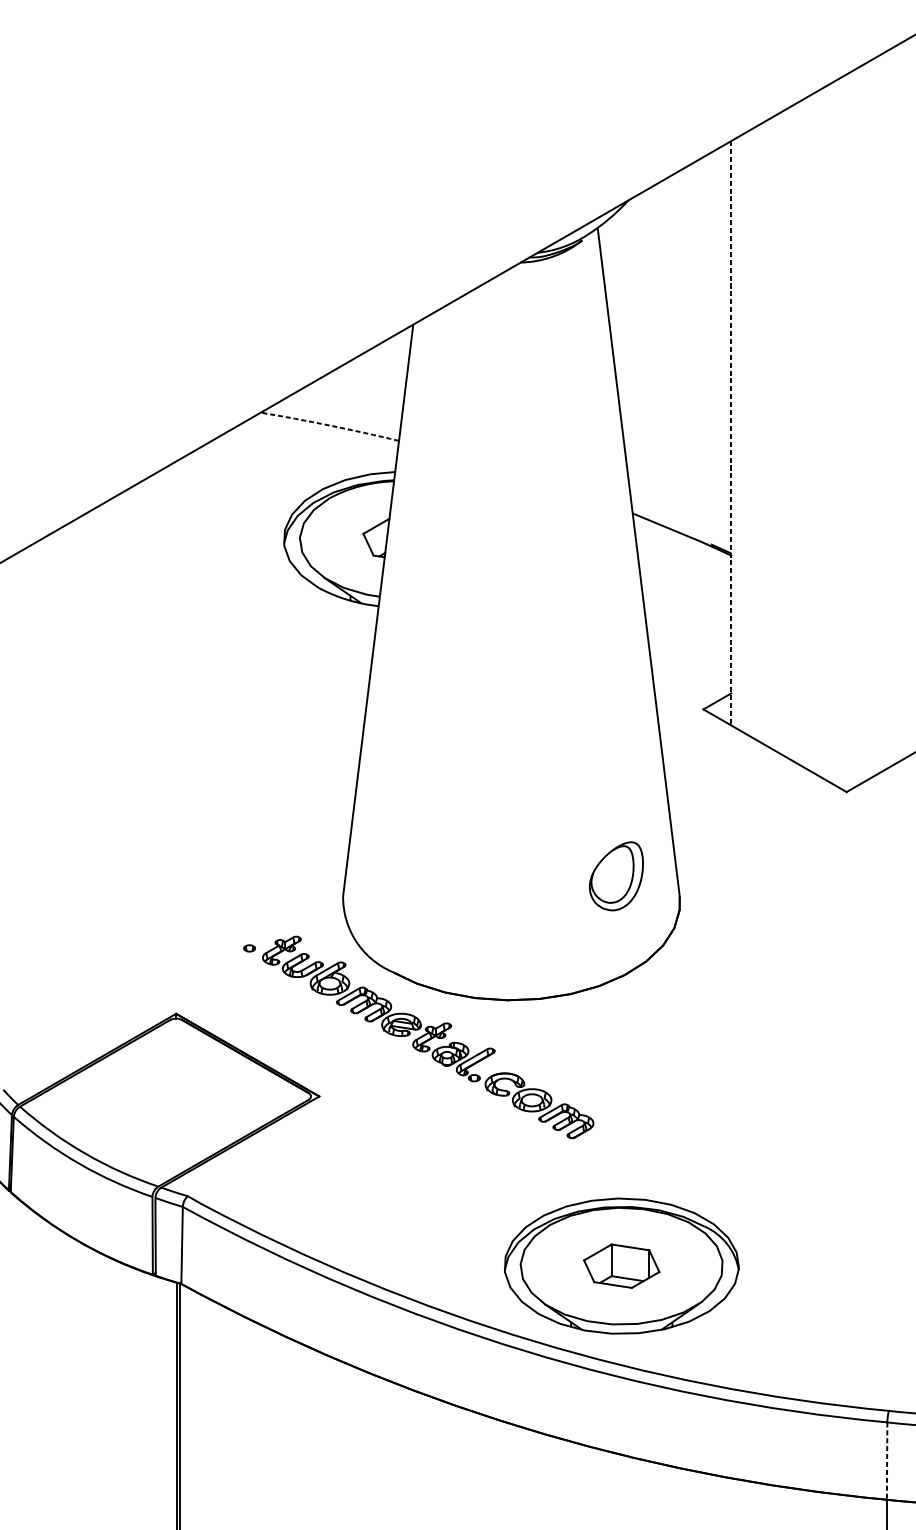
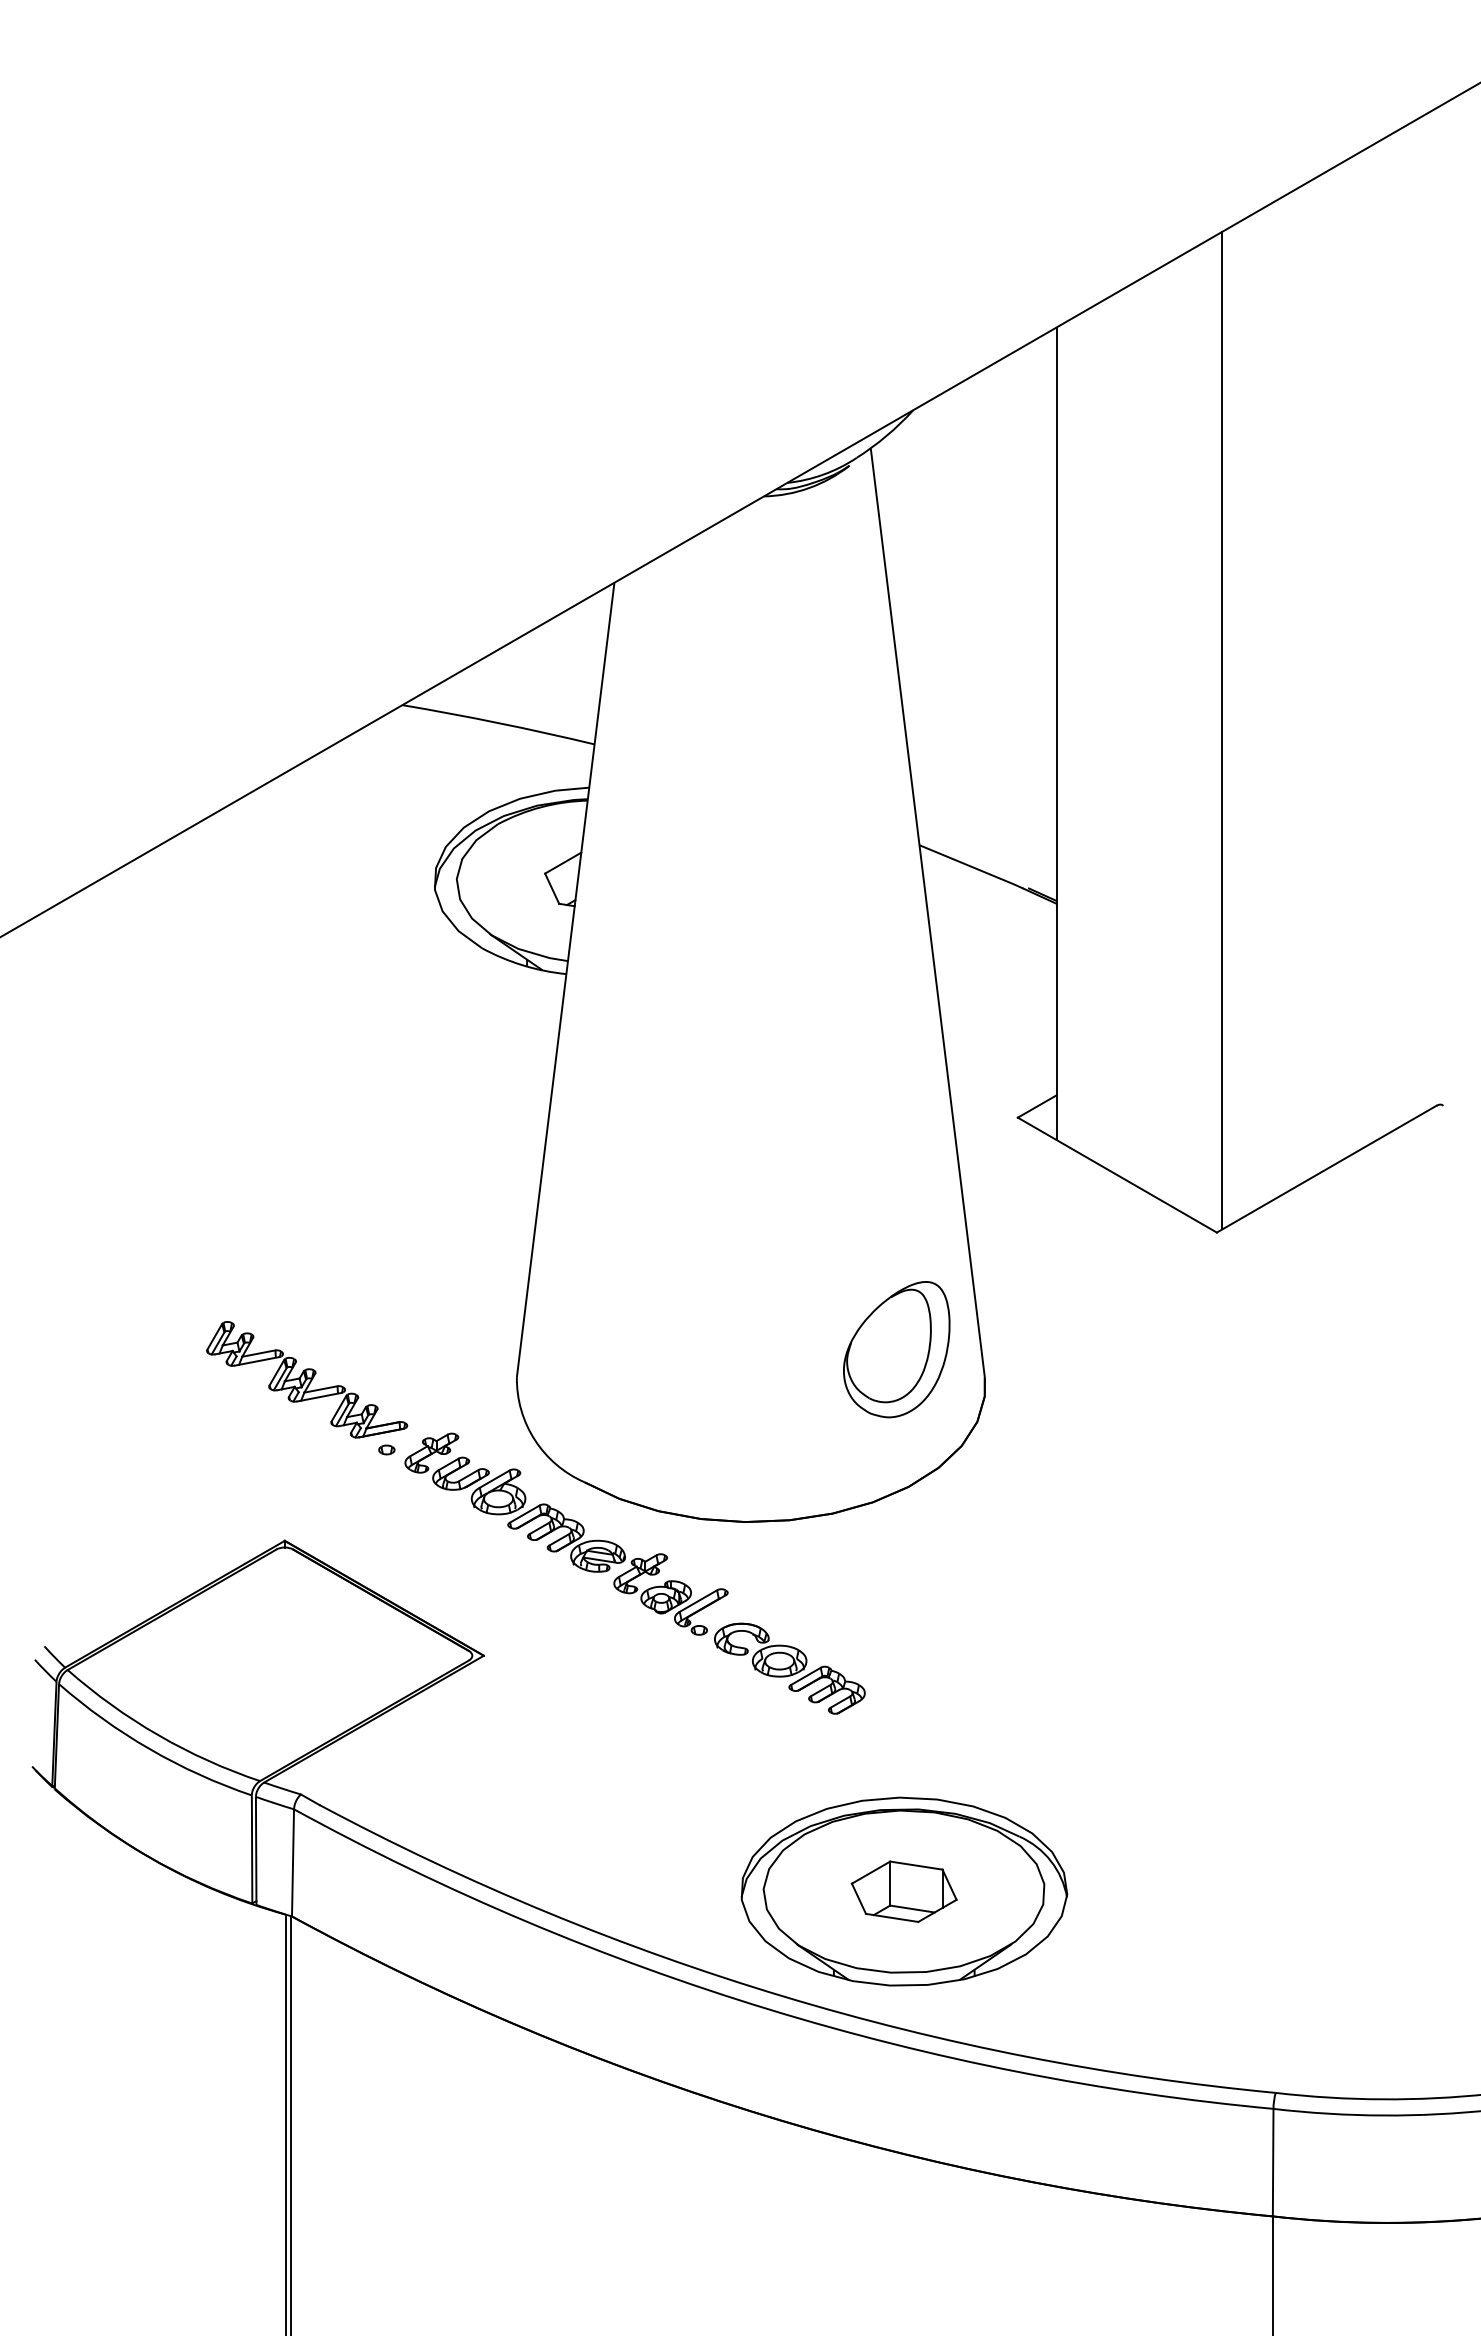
arc: (329, 425) -> (498, 723), dashed -> solid
line: (850, 430) -> (1222, 730), added
line: (731, 433) -> (1056, 734), dashed -> solid
part: (616, 876) -> (896, 1349), size x1.43
part: (192, 897) -> (307, 1379), added
line: (887, 1460) -> (1273, 2162), dashed -> solid

